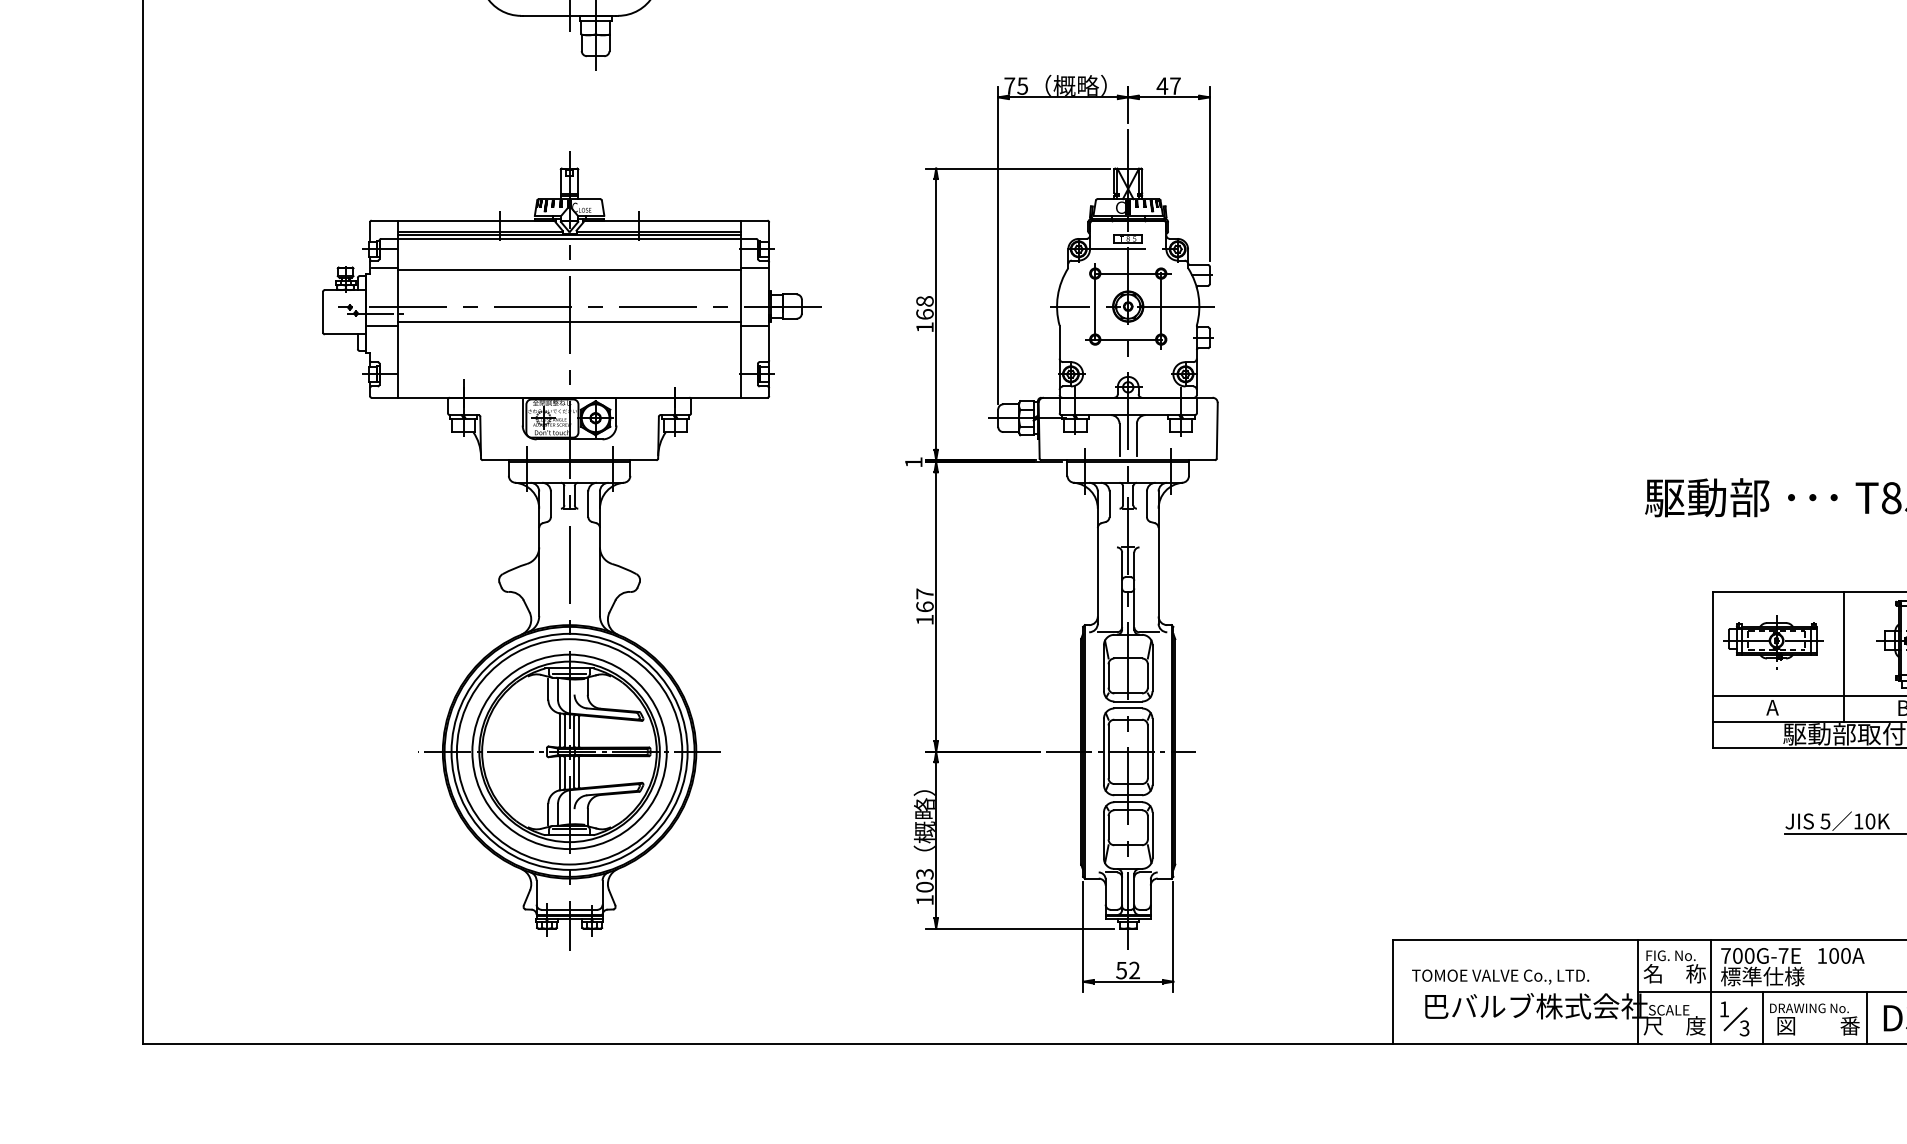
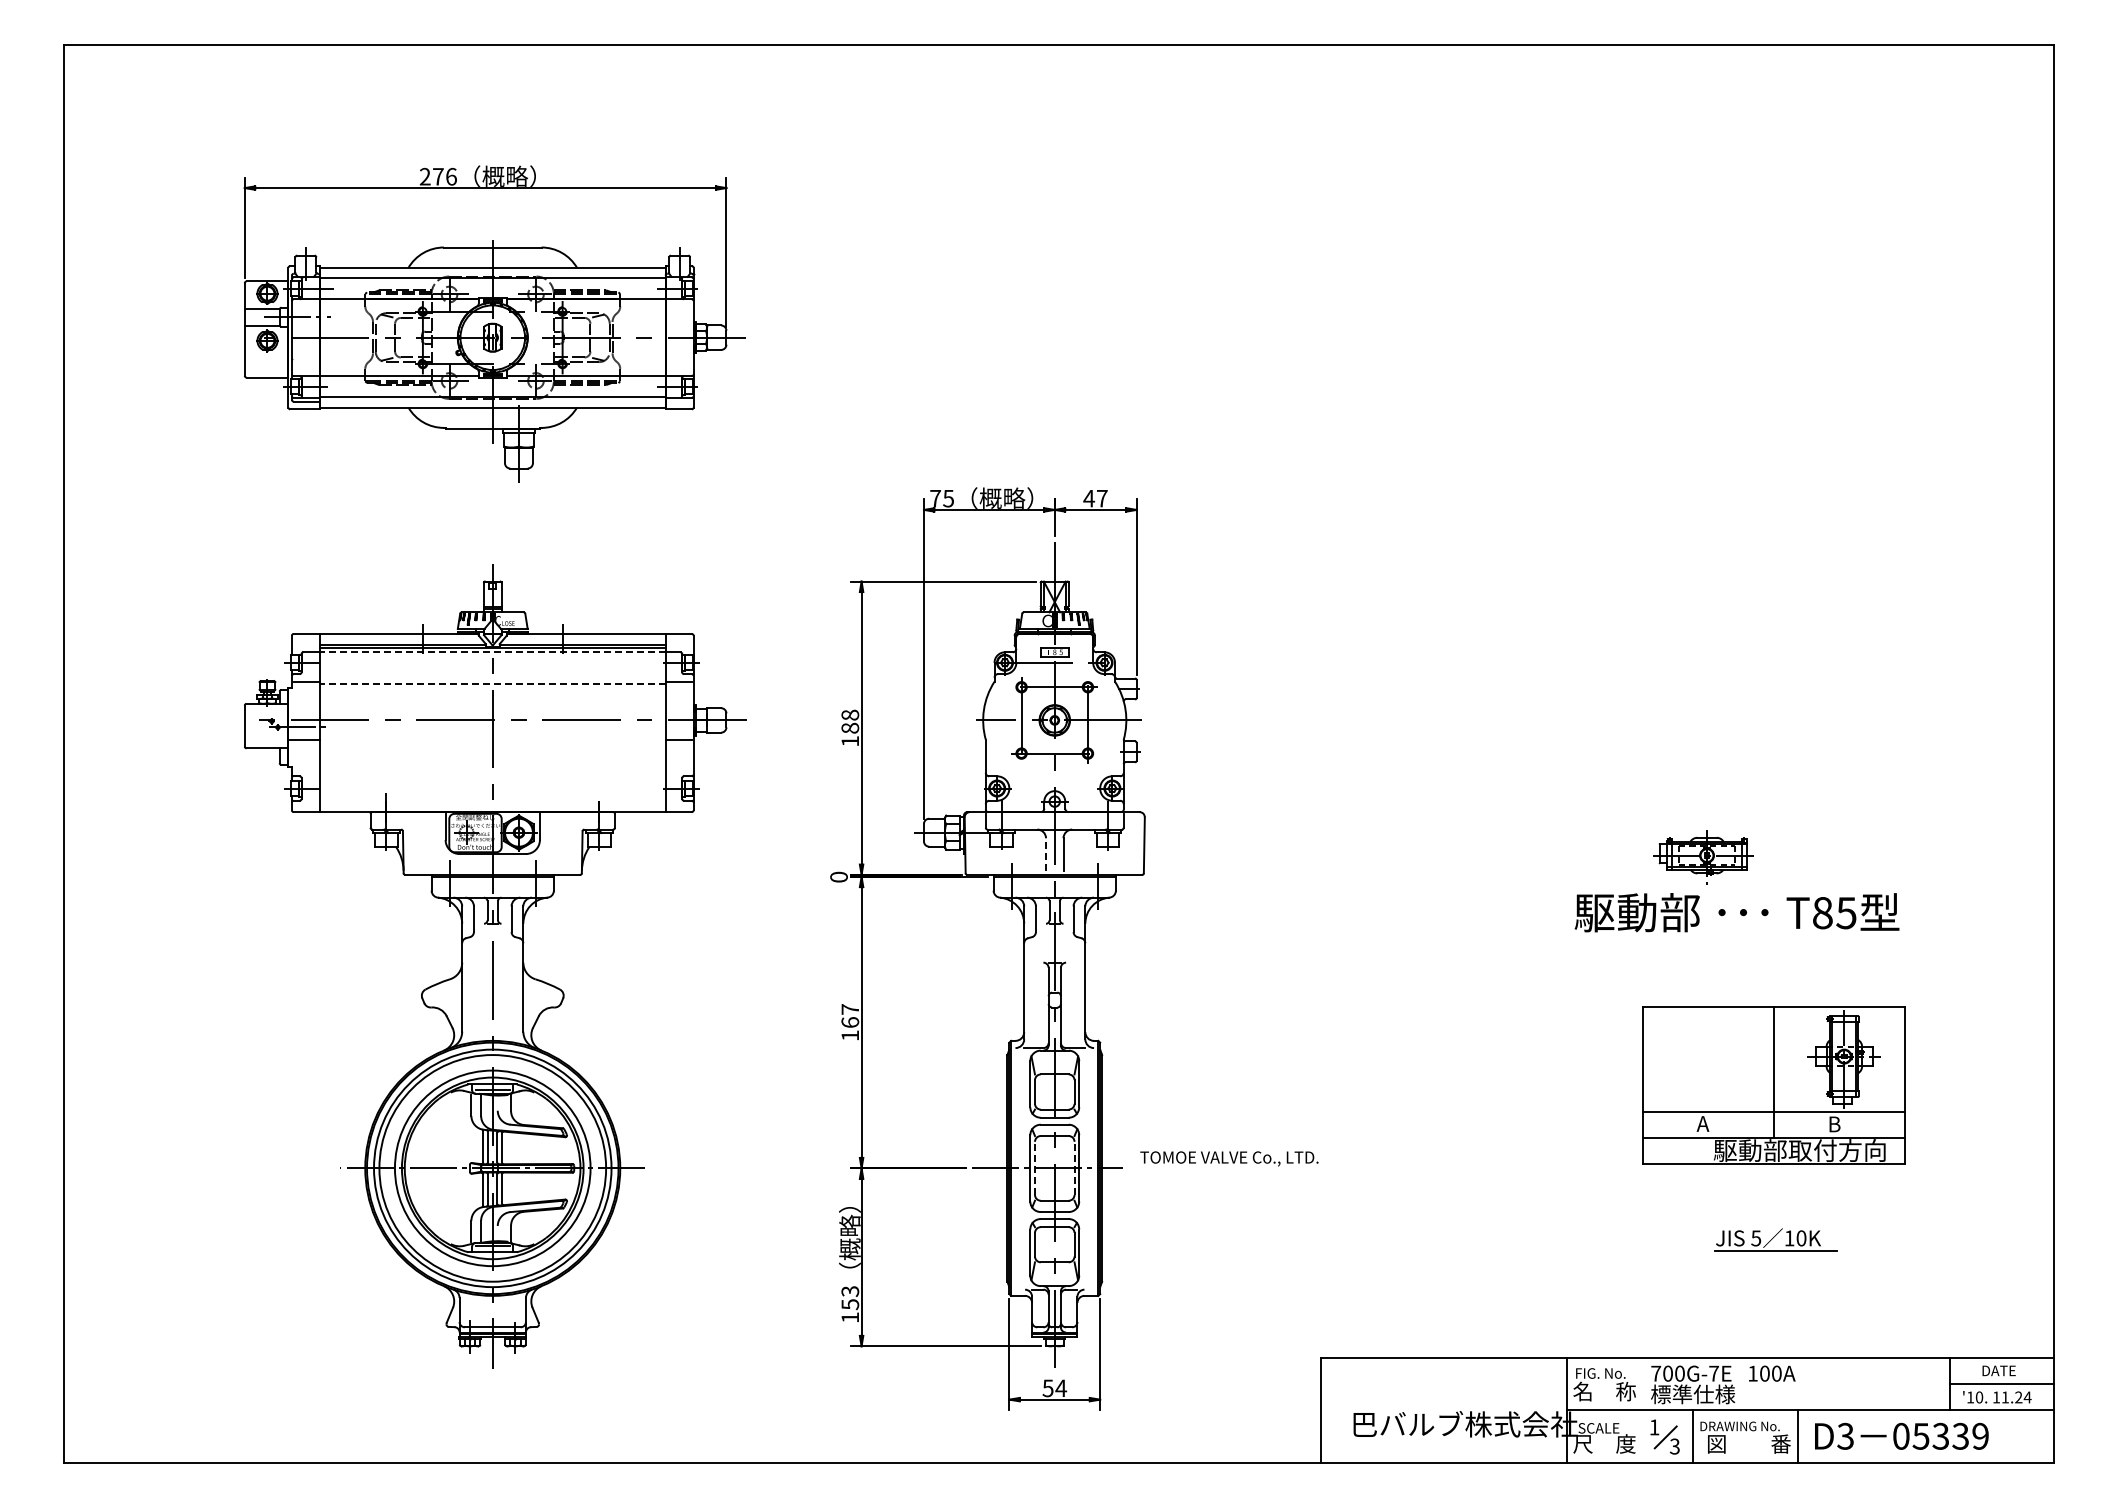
line: (569, 239) -> (492, 652), solid -> dashed
line: (569, 269) -> (492, 683), solid -> dashed
text: (925, 313) -> (850, 727), 168 -> 188
line: (569, 321) -> (492, 735), removed
line: (1120, 439) -> (1046, 854), solid -> dashed
text: (913, 461) -> (838, 876), 1 -> 0
part: (1773, 642) -> (1703, 857), moved
line: (1109, 751) -> (1035, 1168), solid -> dashed
line: (1147, 751) -> (1074, 1168), solid -> dashed
text: (925, 887) -> (850, 1304), 103 -> 153
text: (1134, 969) -> (1061, 1387), 52 -> 54
text: (1500, 976) -> (1229, 1158), moved
line: (1710, 991) -> (1640, 1409), removed

